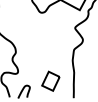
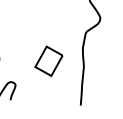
part: (50, 80) -> (48, 60), moved

